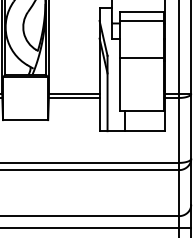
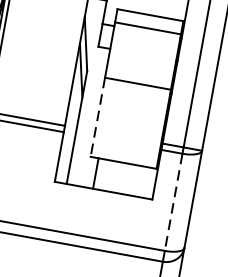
line: (119, 84) -> (97, 117), solid -> dashed
line: (178, 130) -> (173, 202), solid -> dashed

